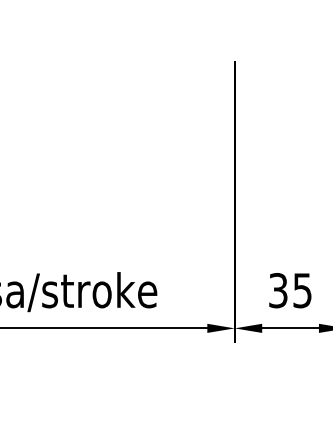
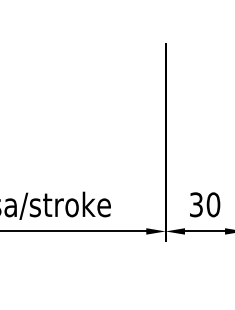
text: (302, 290) -> (213, 204), 35 -> 30

